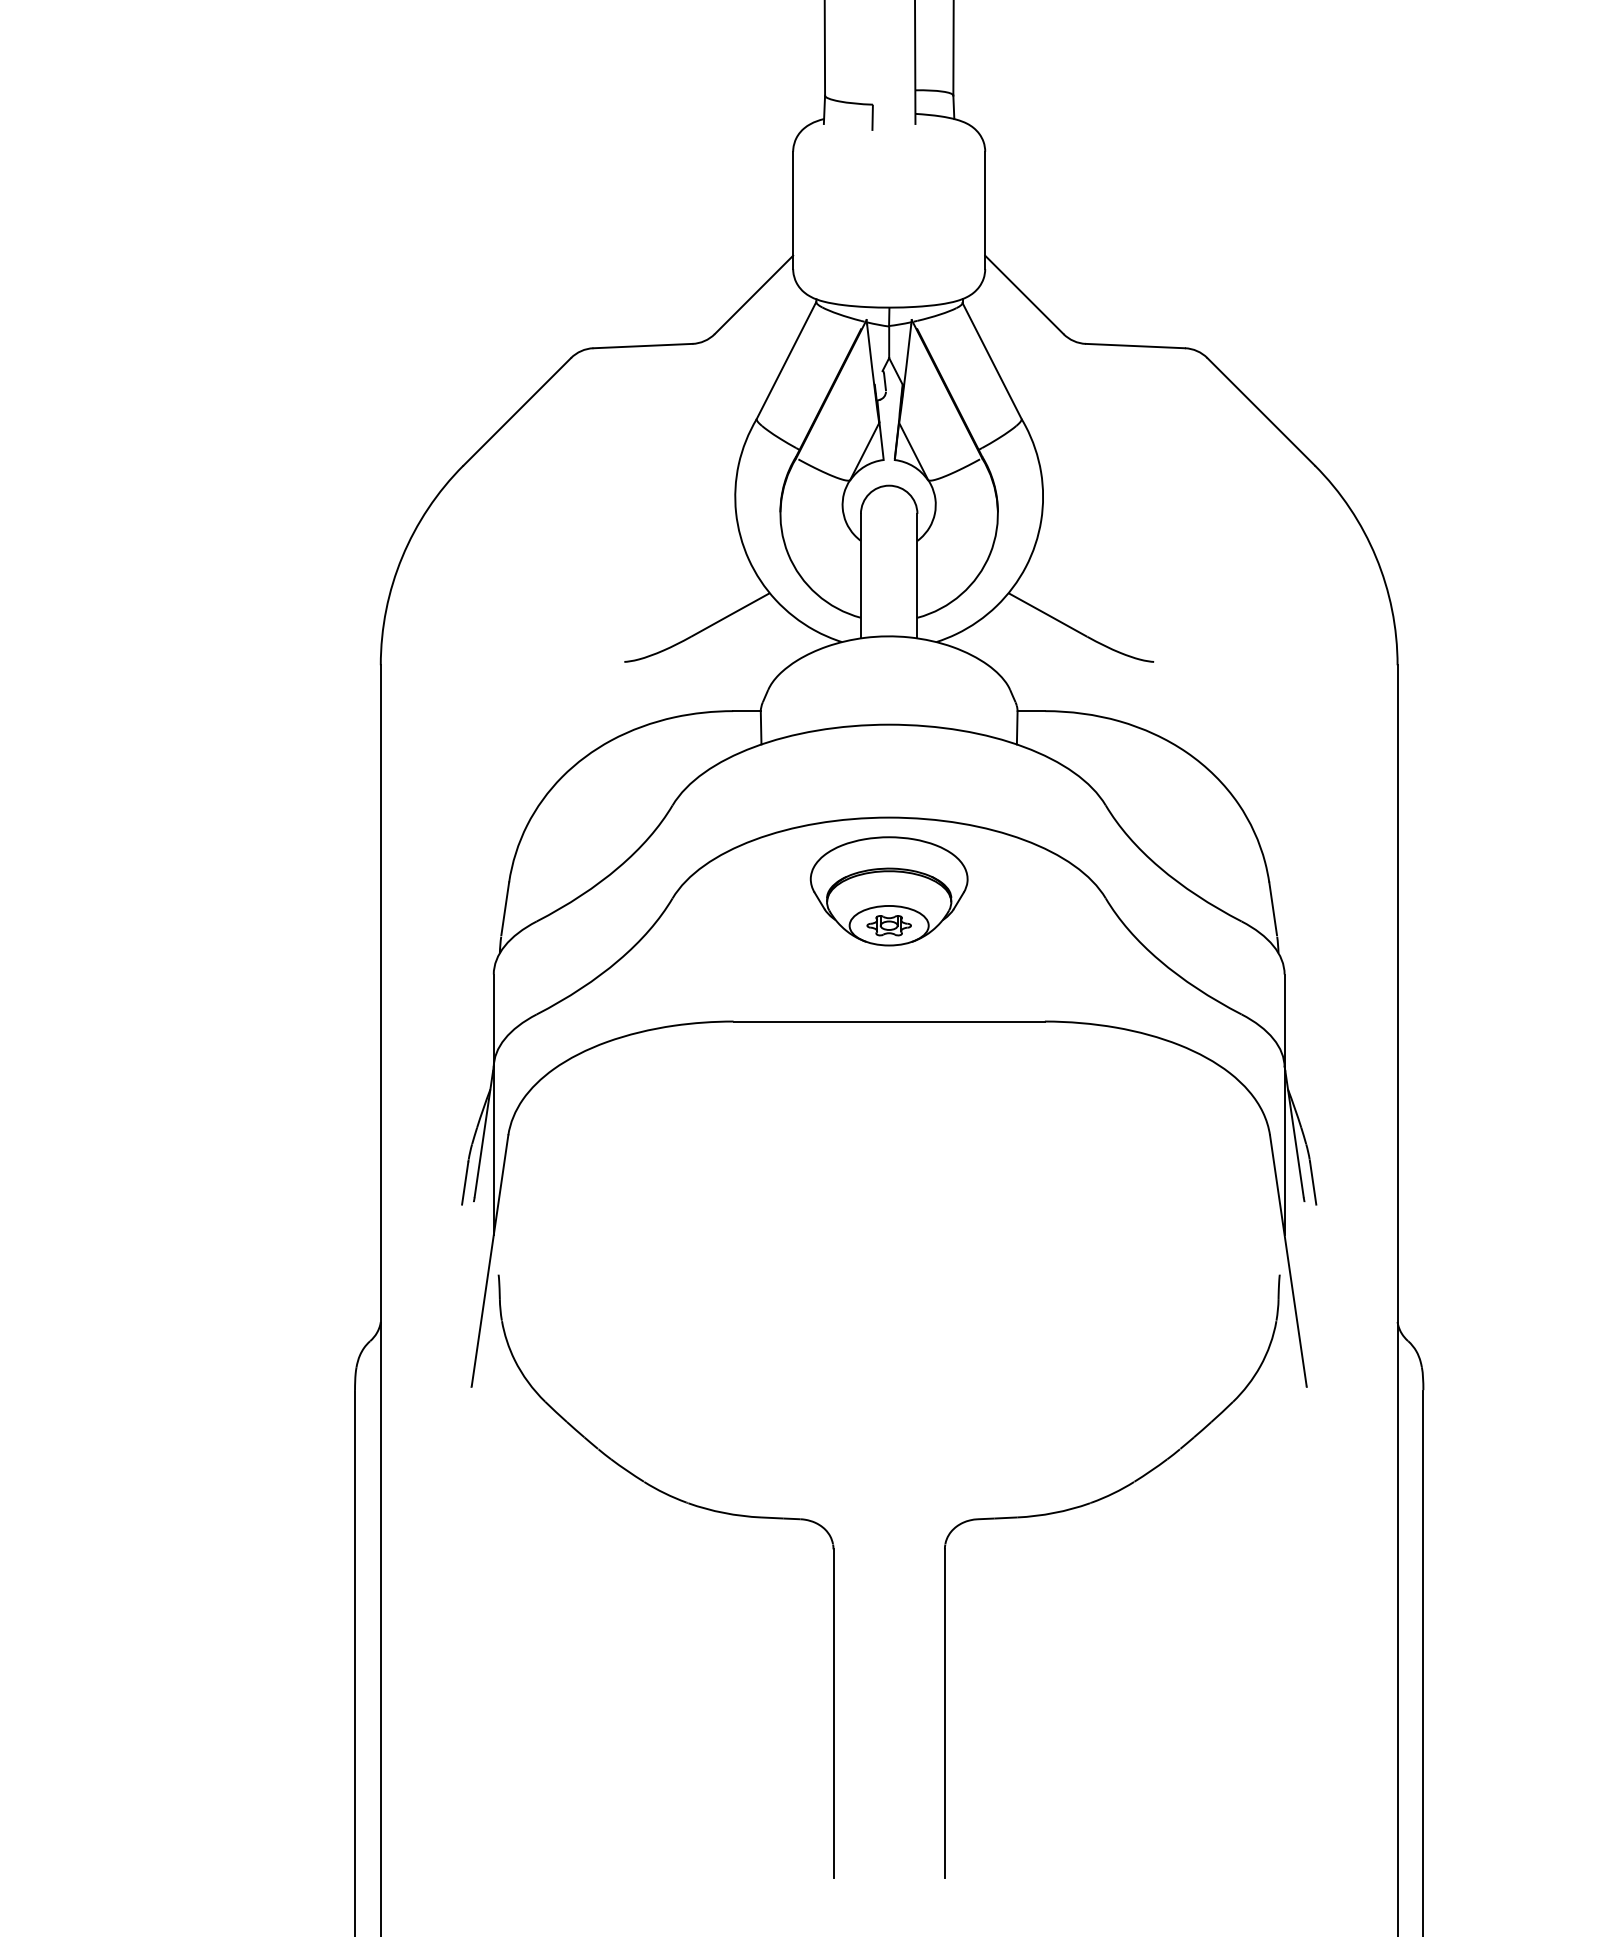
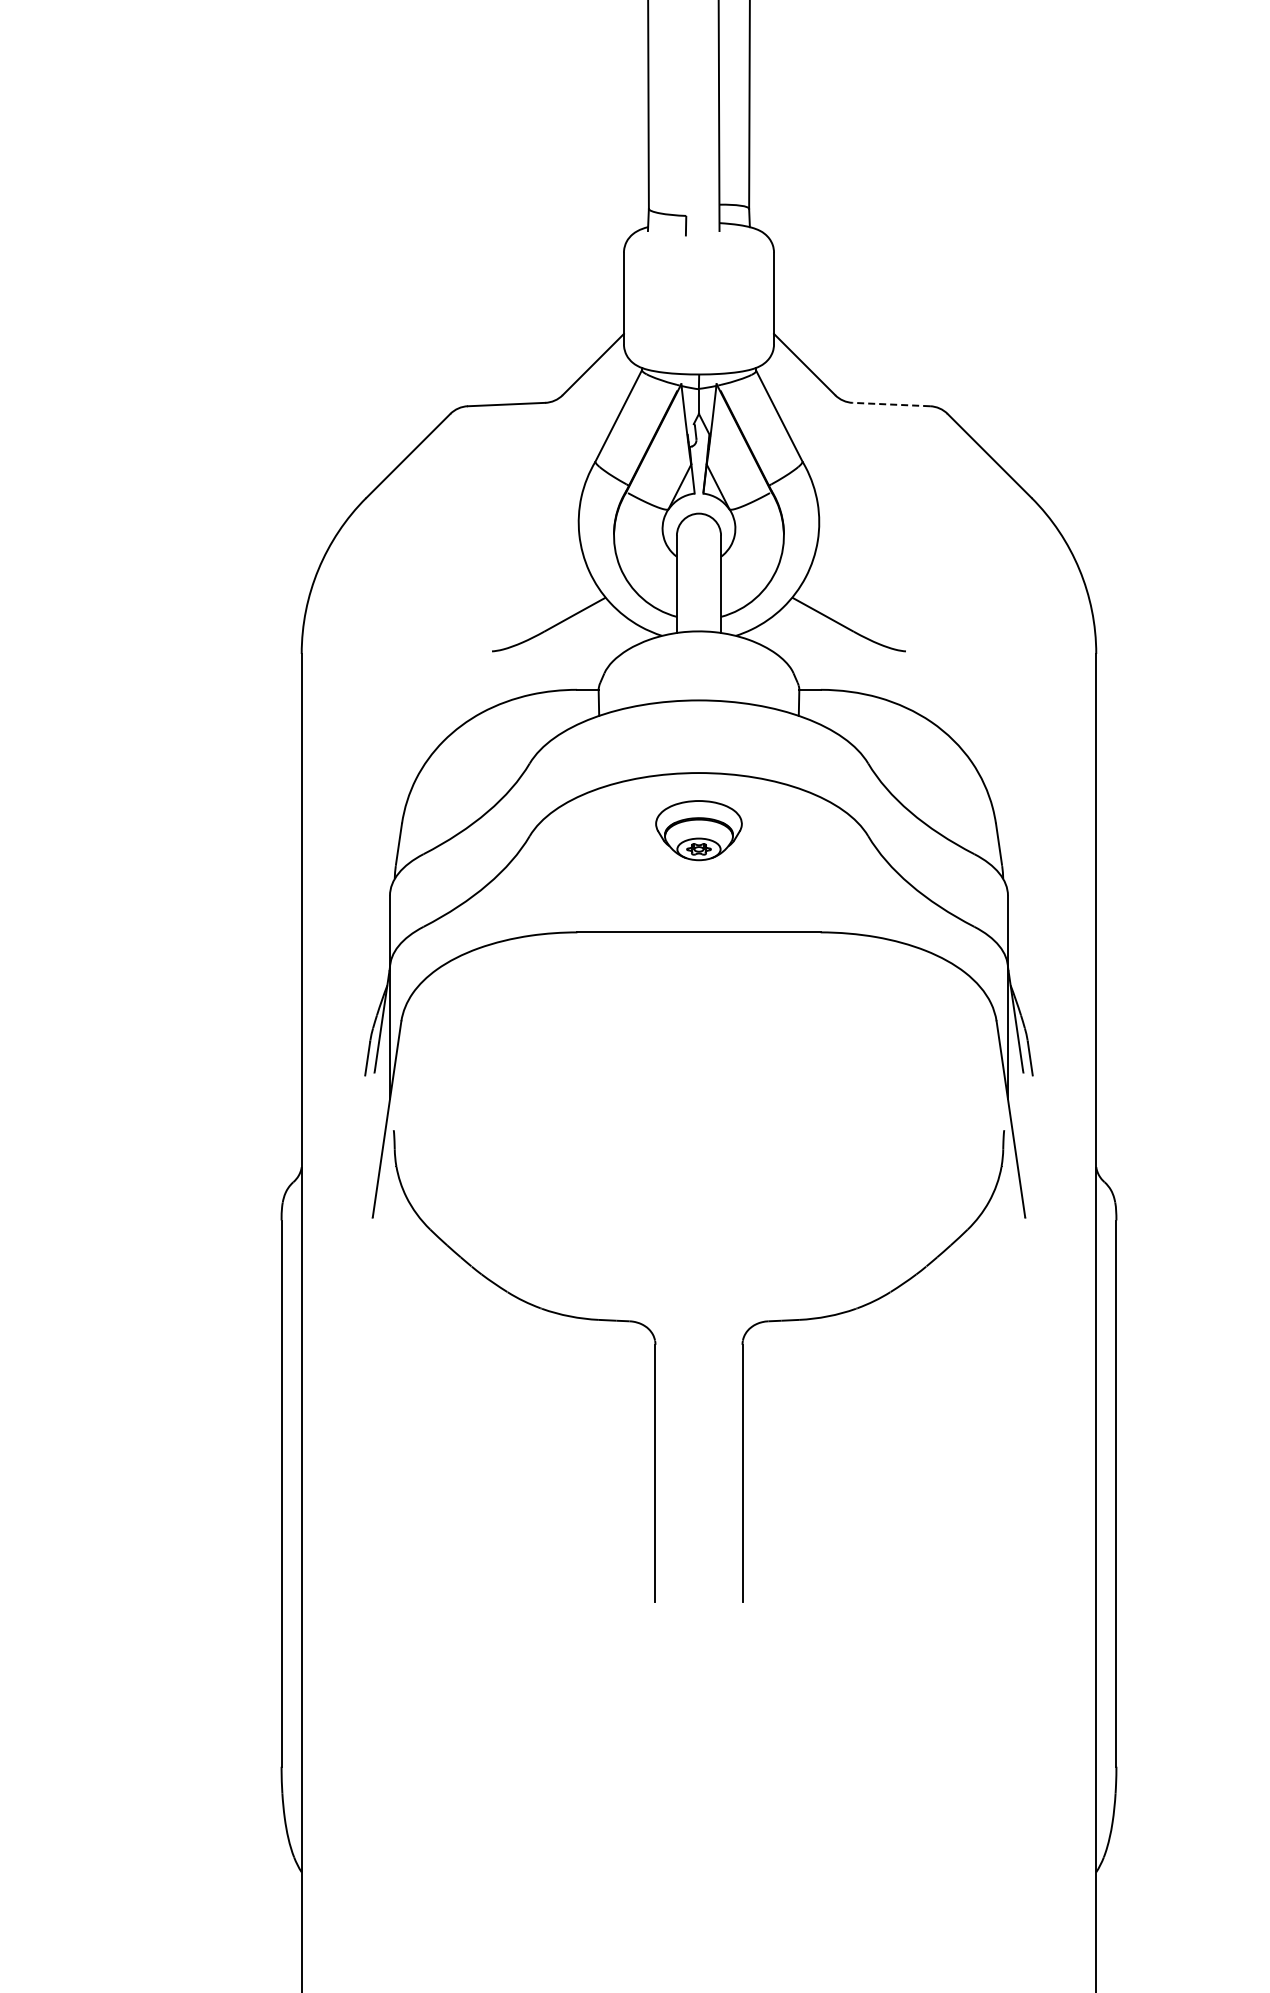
line: (1135, 346) -> (891, 404), solid -> dashed
part: (888, 891) -> (698, 830), size x0.7

